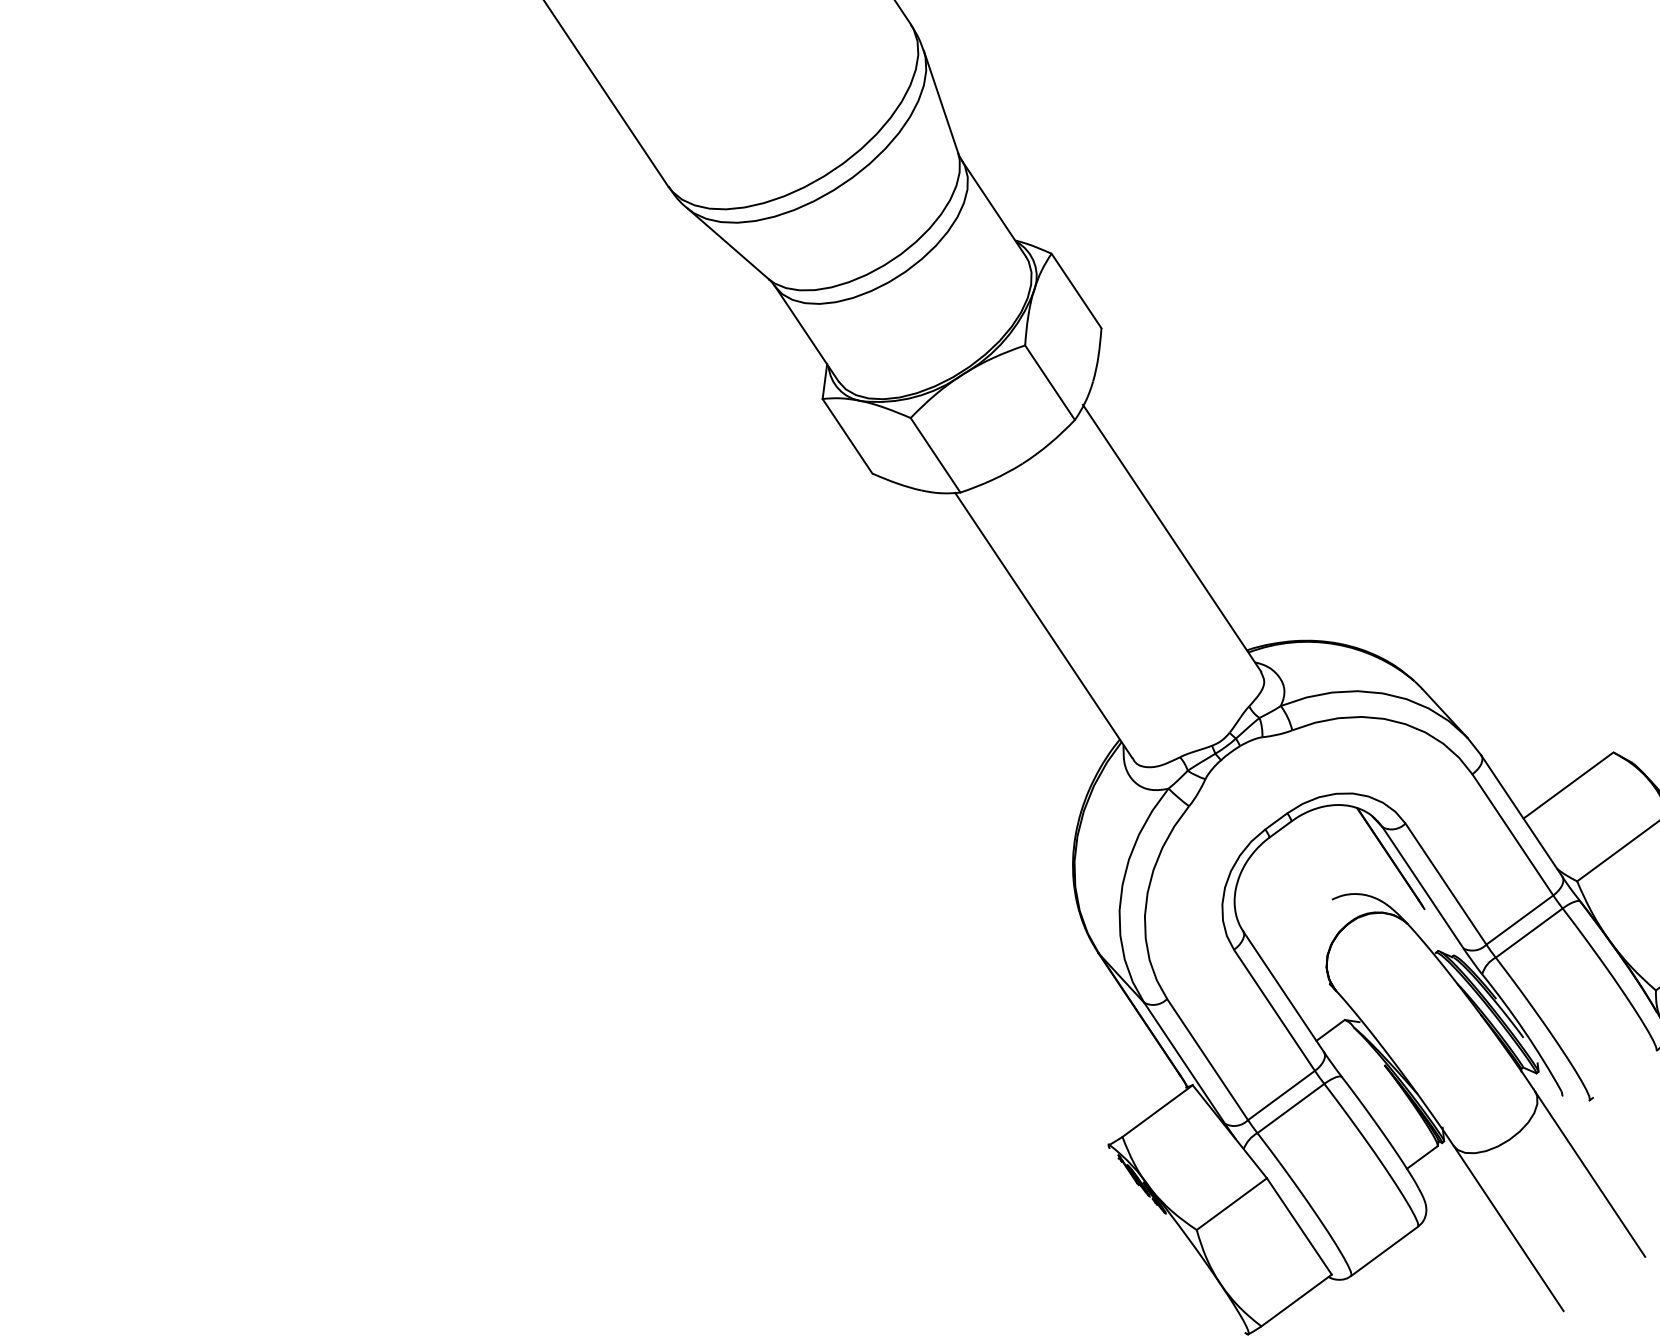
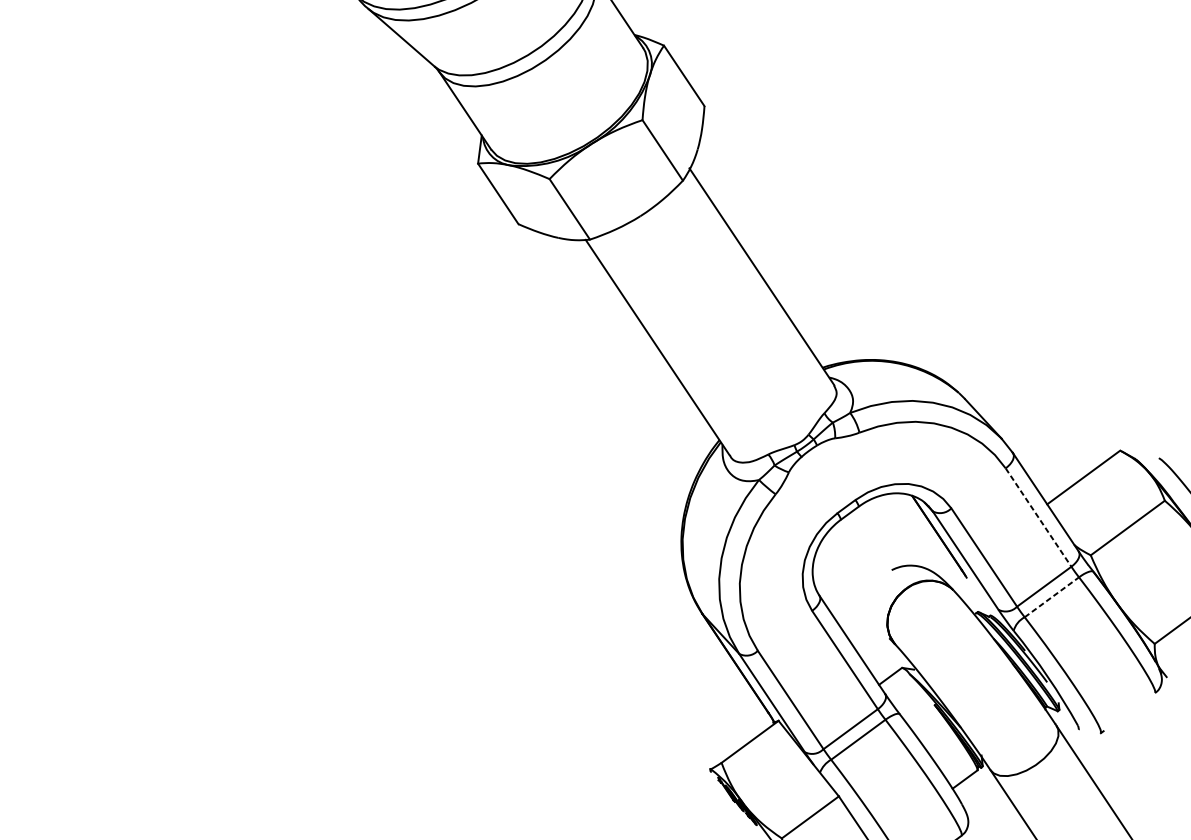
line: (1512, 834) -> (1038, 517), solid -> dashed
line: (1529, 933) -> (1052, 597), solid -> dashed

